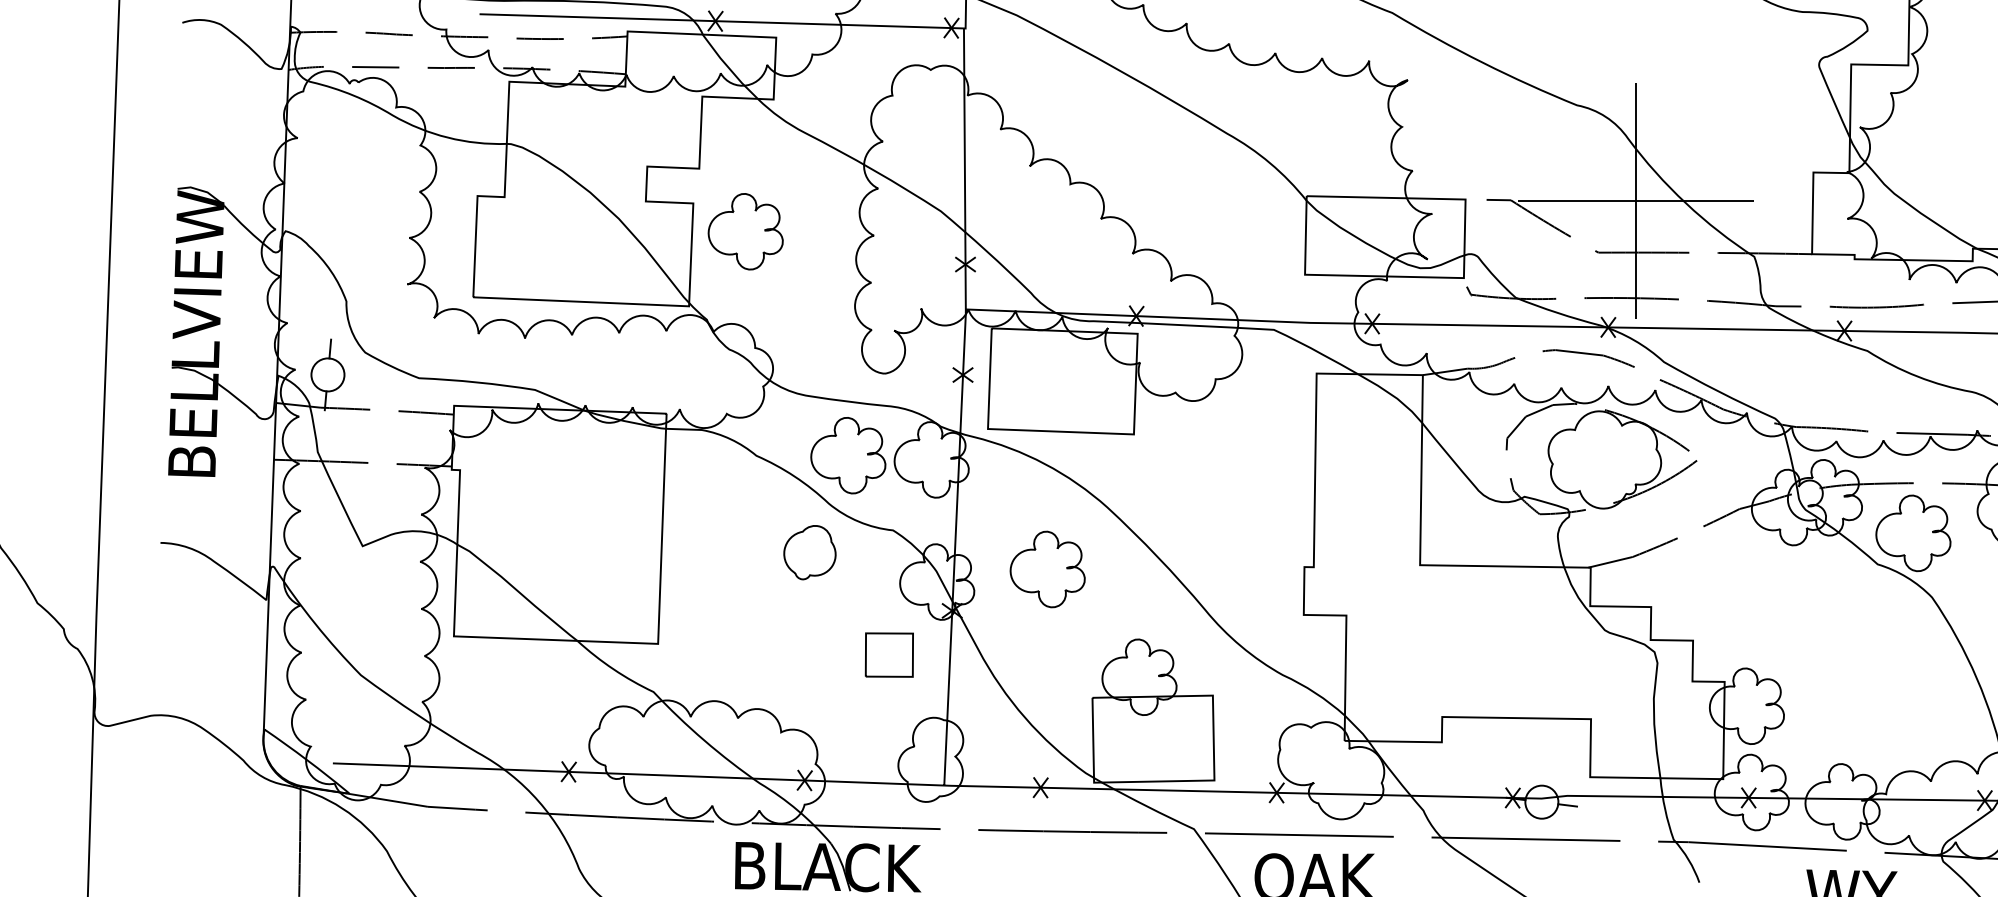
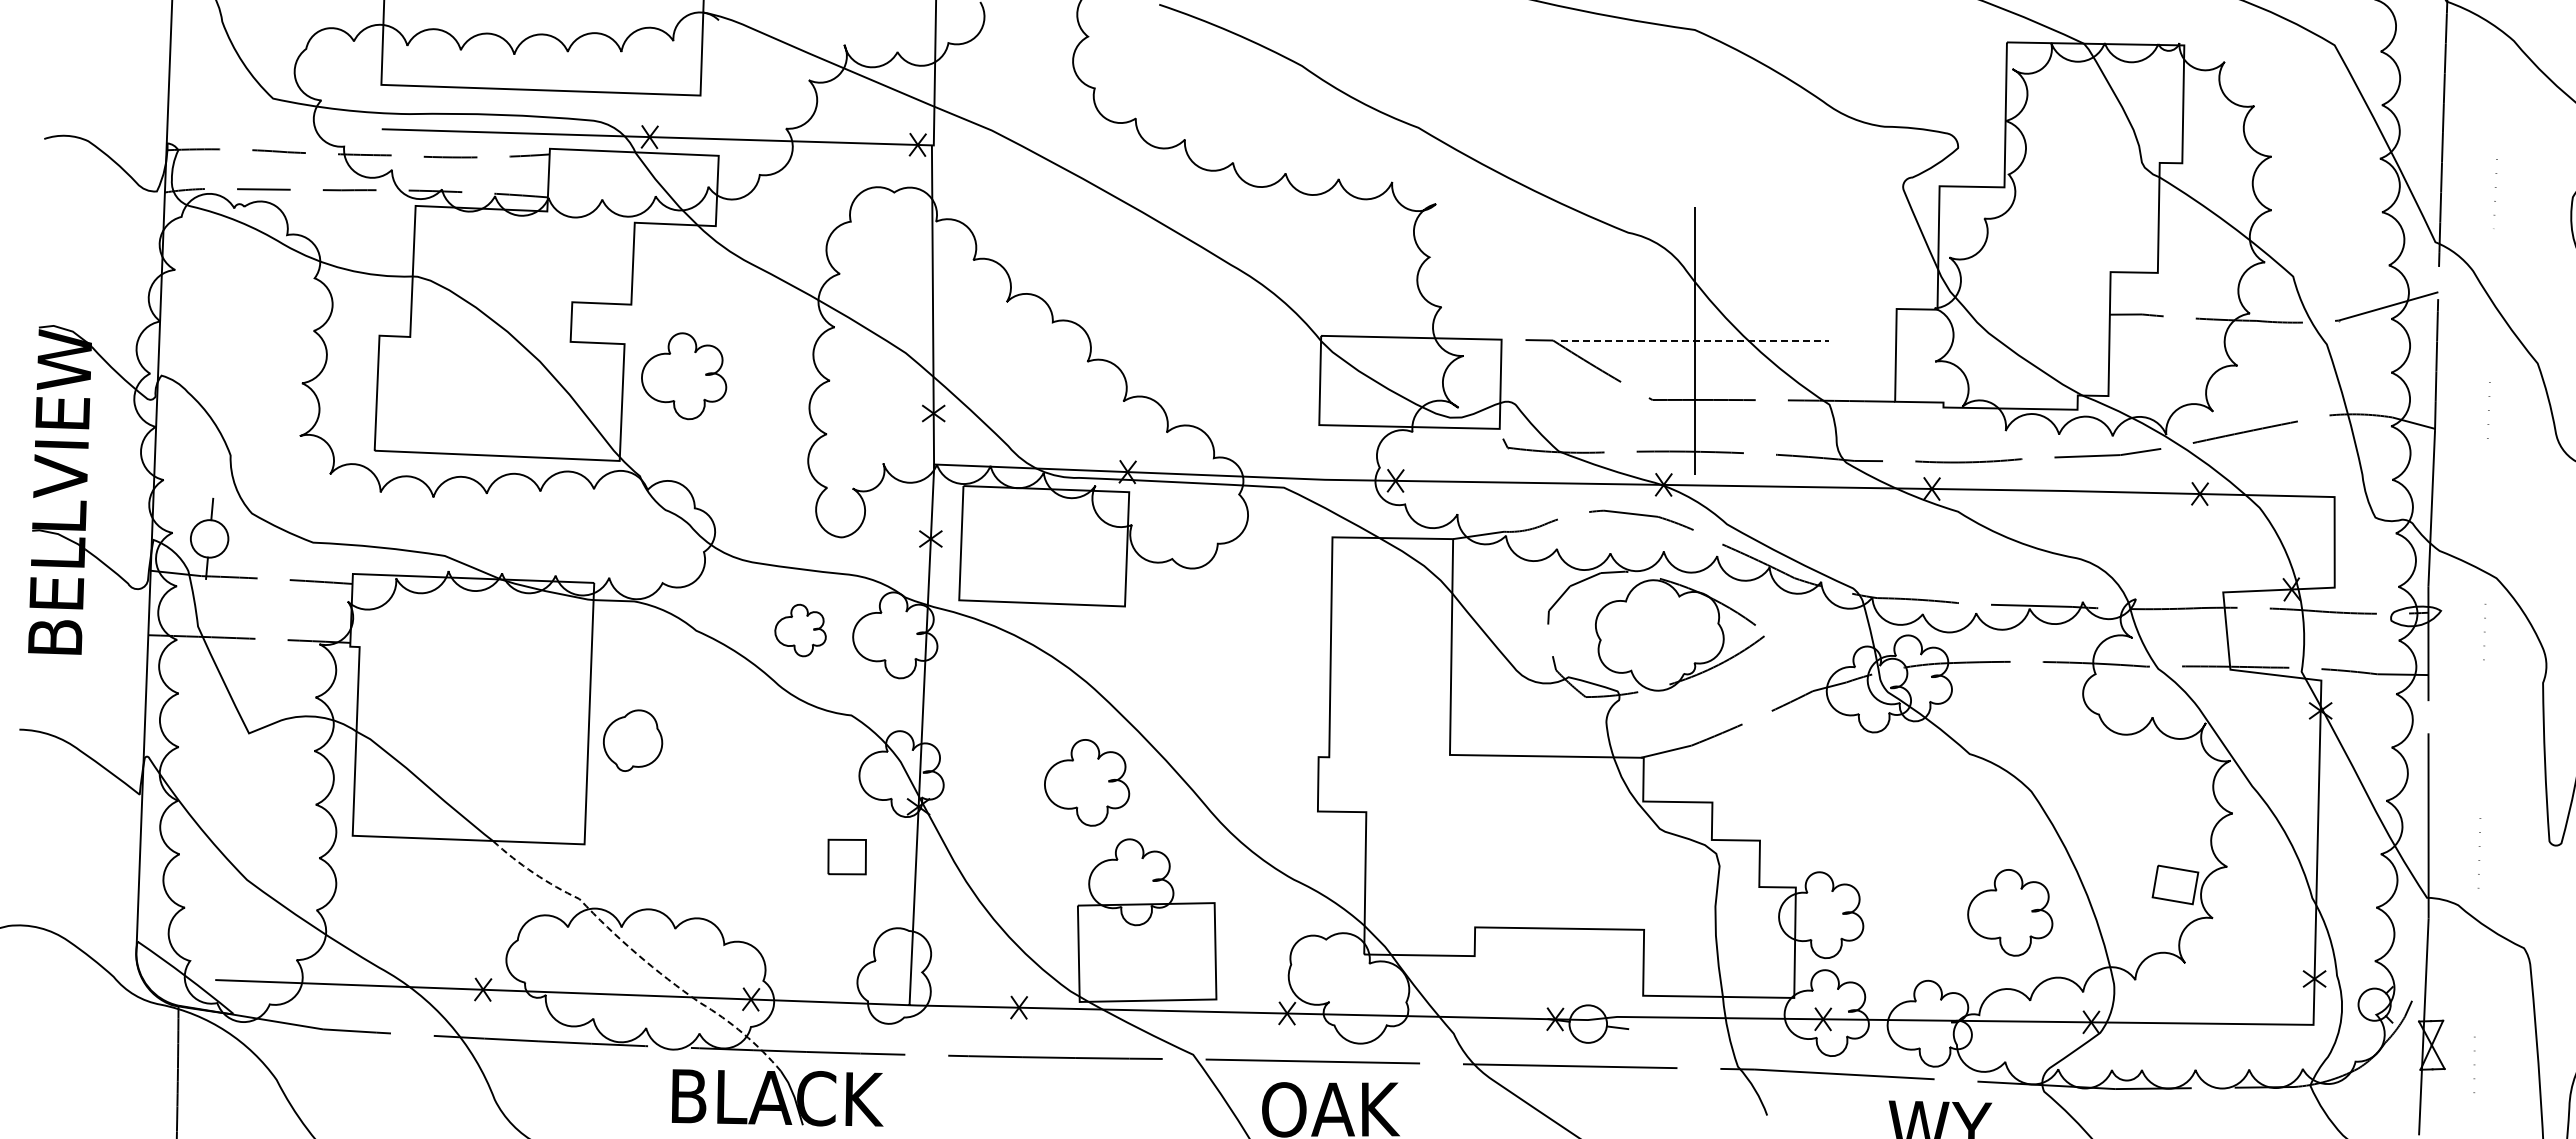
line: (1636, 201) -> (1695, 341), solid -> dashed
part: (848, 455) -> (800, 630), size x0.6
part: (1913, 533) -> (2010, 912), moved
part: (810, 552) -> (633, 740), moved
part: (1048, 569) -> (1087, 782), moved
part: (888, 654) -> (846, 856), size x0.7
line: (704, 740) -> (637, 954), solid -> dashed

